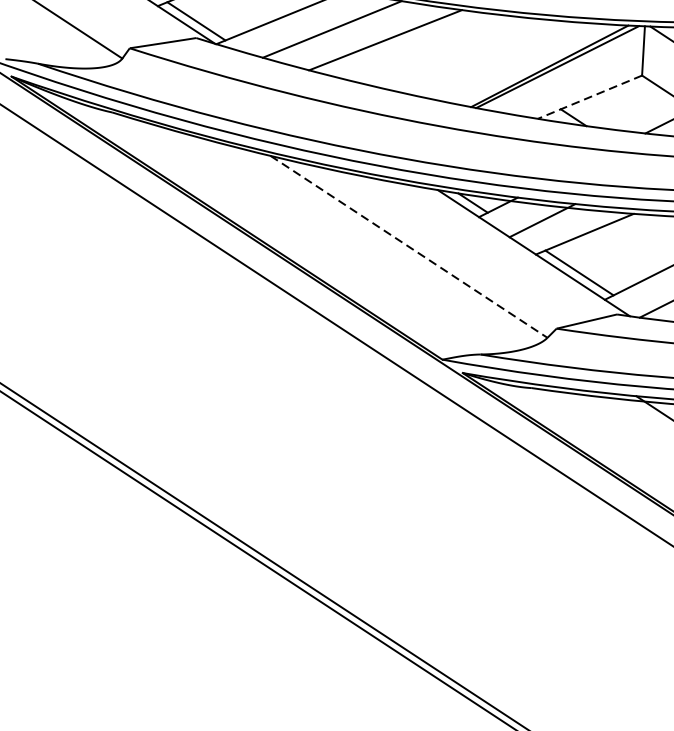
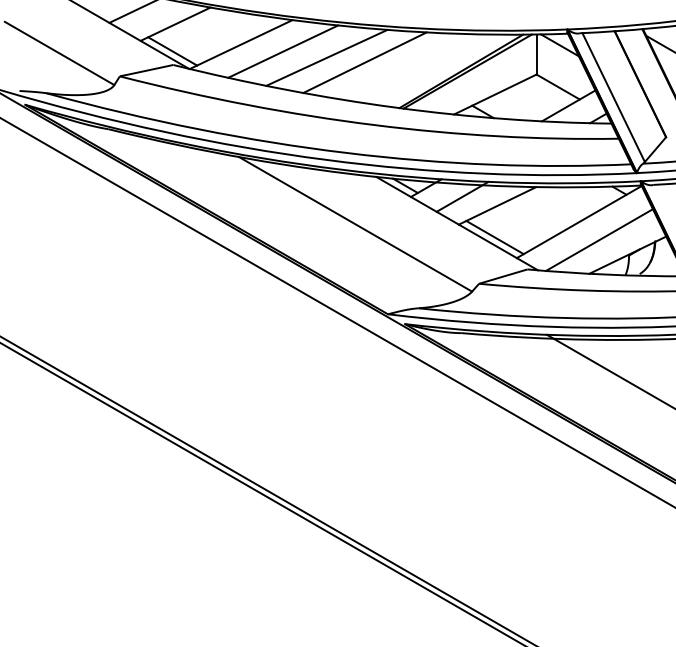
line: (431, 48) -> (364, 62), added
line: (590, 97) -> (495, 94), dashed -> solid
line: (408, 247) -> (355, 224), dashed -> solid

